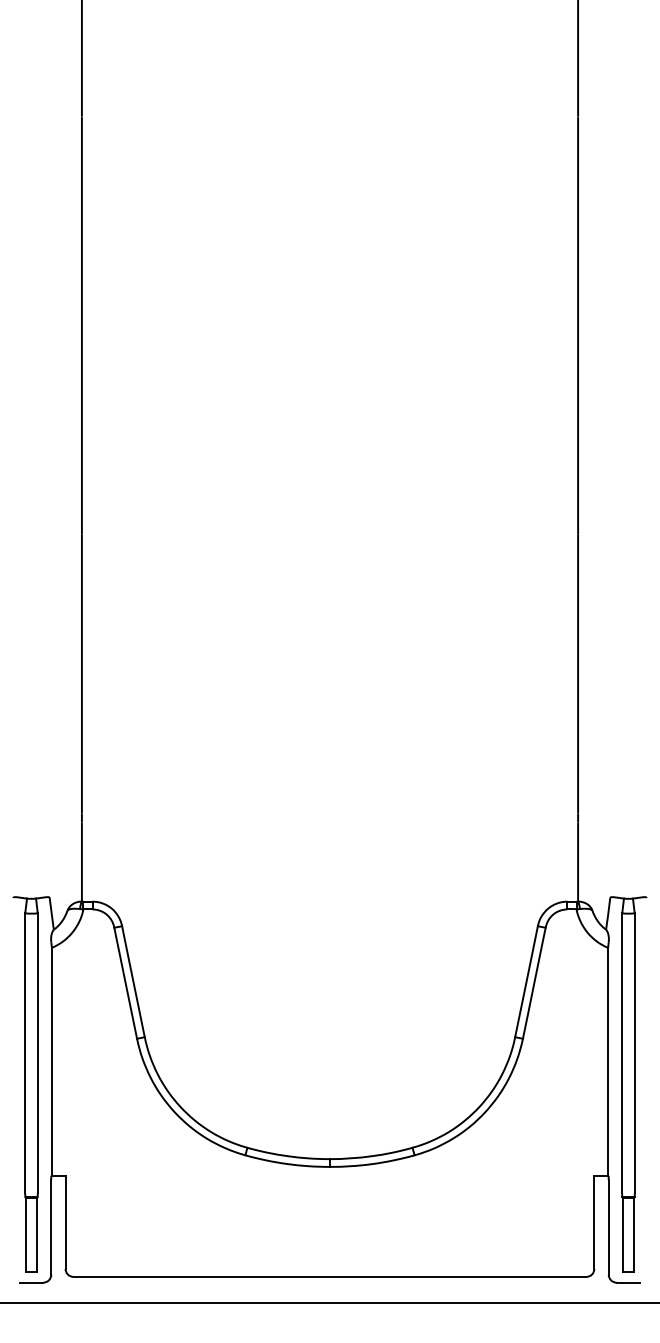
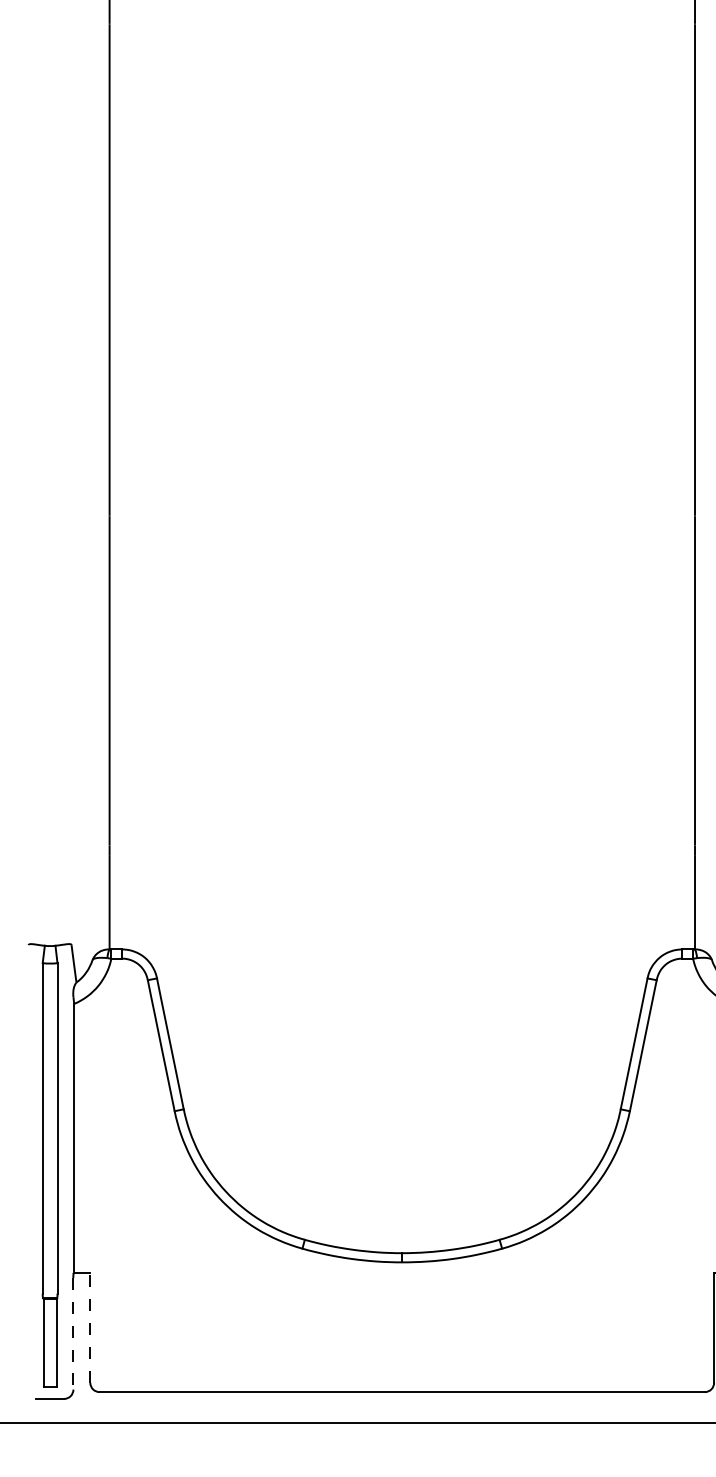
line: (65, 1222) -> (90, 1327), solid -> dashed
line: (51, 1227) -> (73, 1333), solid -> dashed

